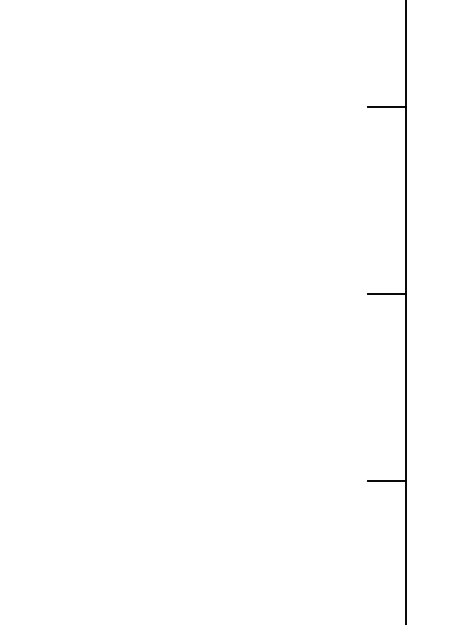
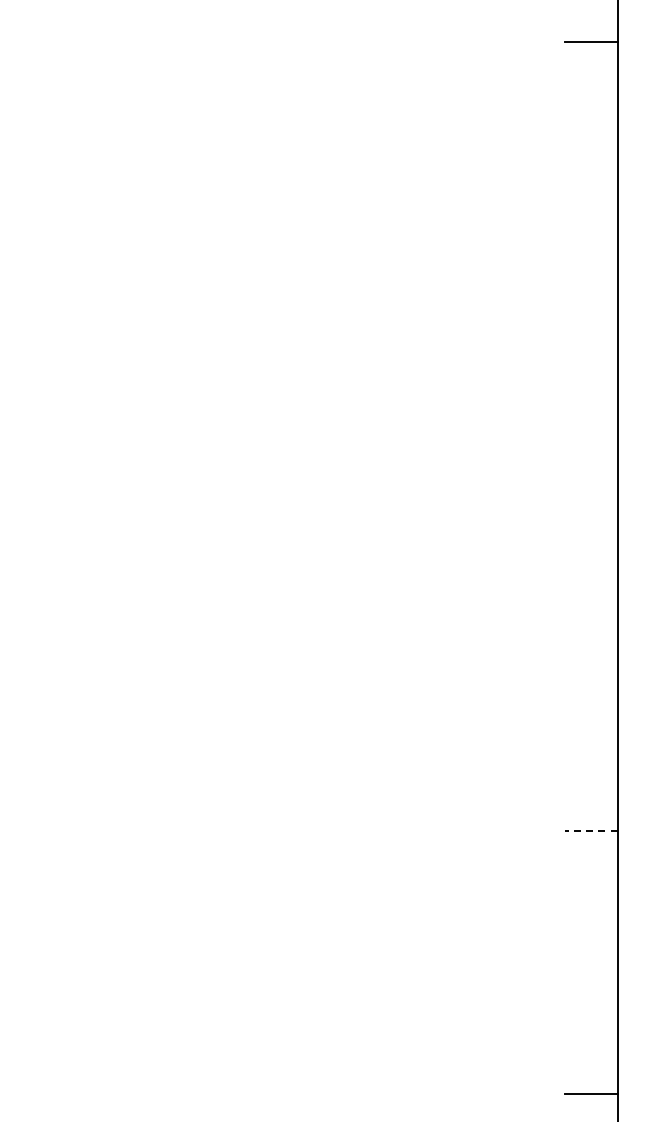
line: (386, 106) -> (590, 304), removed
line: (386, 294) -> (590, 568), removed
line: (386, 481) -> (590, 831), solid -> dashed

